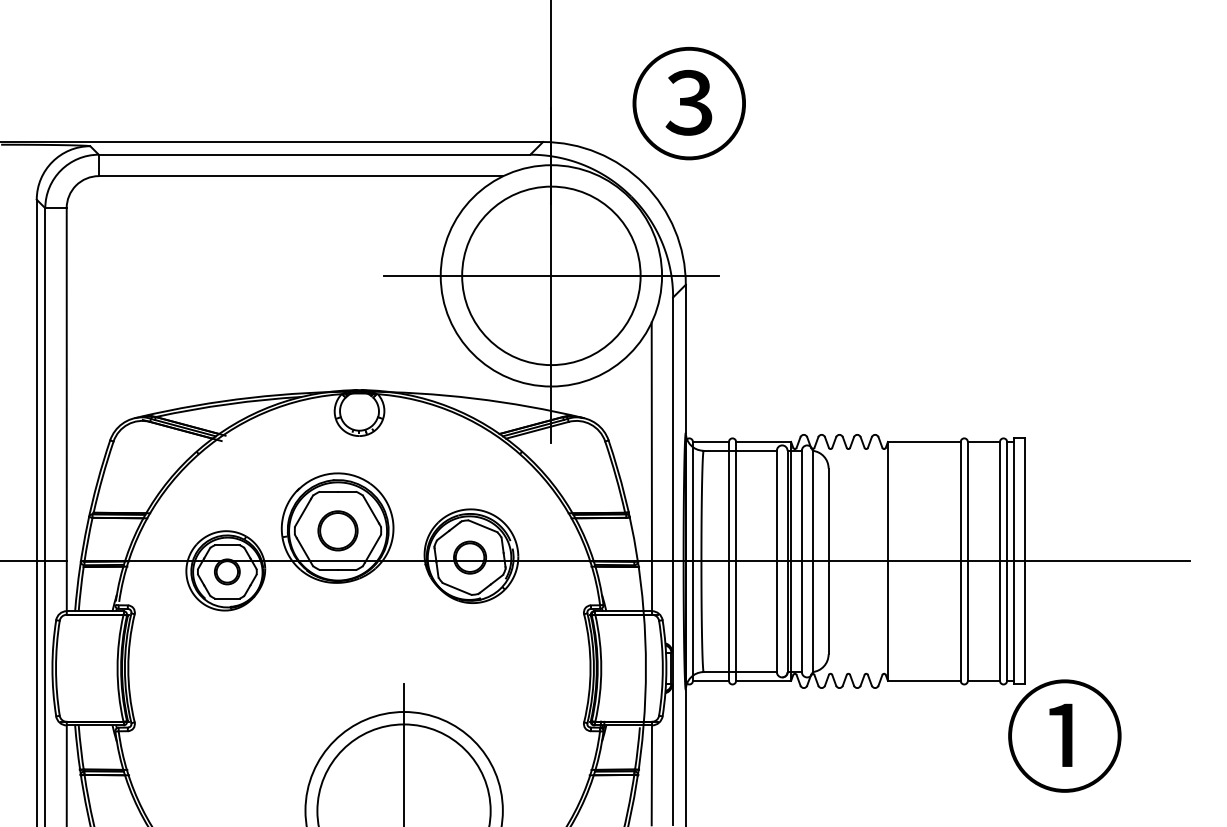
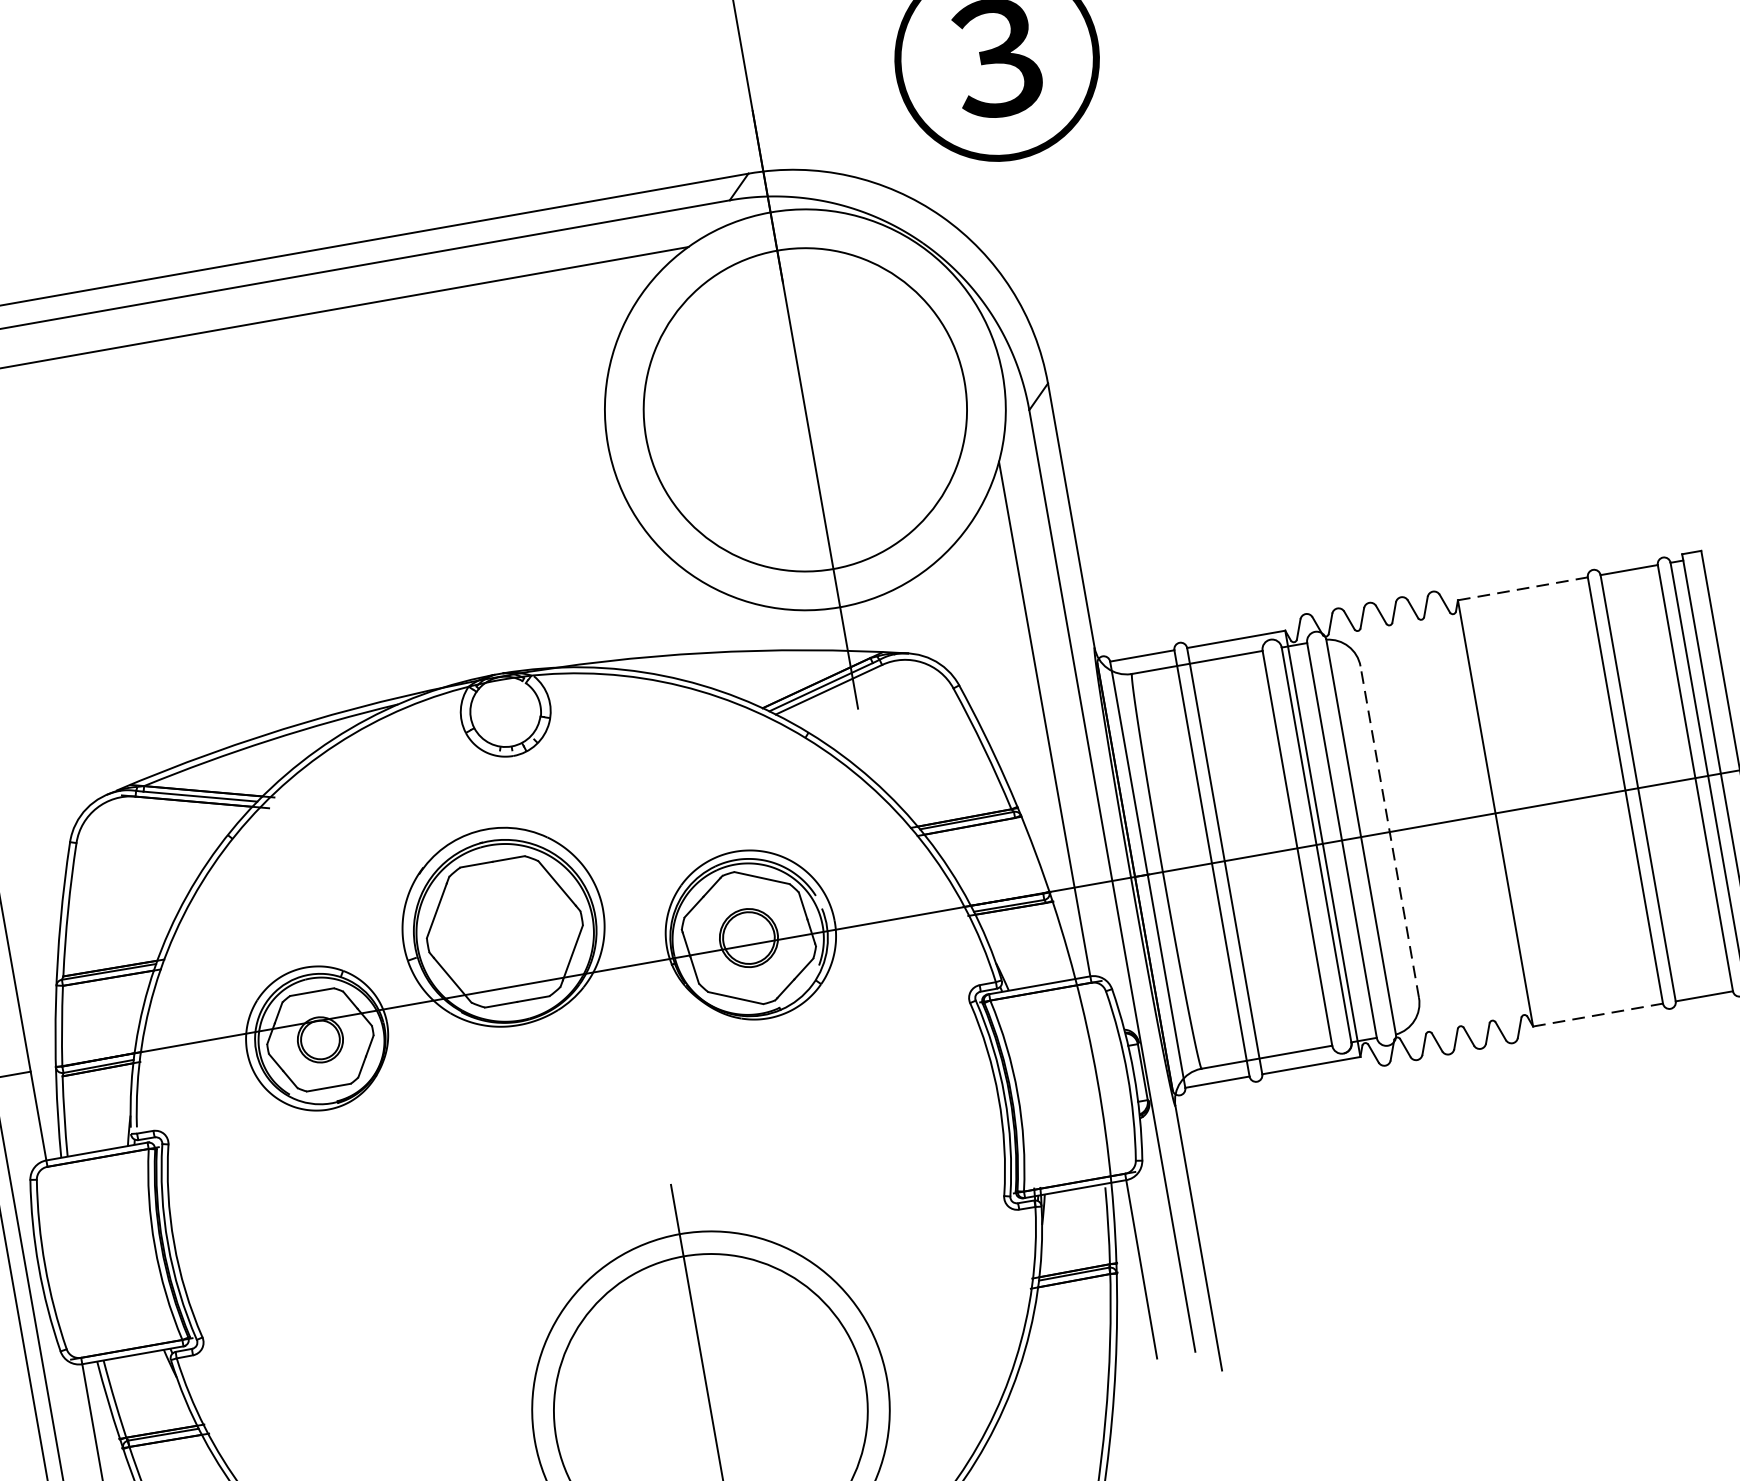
line: (550, 275) -> (803, 409), removed
line: (924, 441) -> (1523, 587), solid -> dashed
part: (337, 530) -> (503, 931), removed
line: (828, 561) -> (1389, 832), solid -> dashed
line: (924, 680) -> (1598, 1014), solid -> dashed

